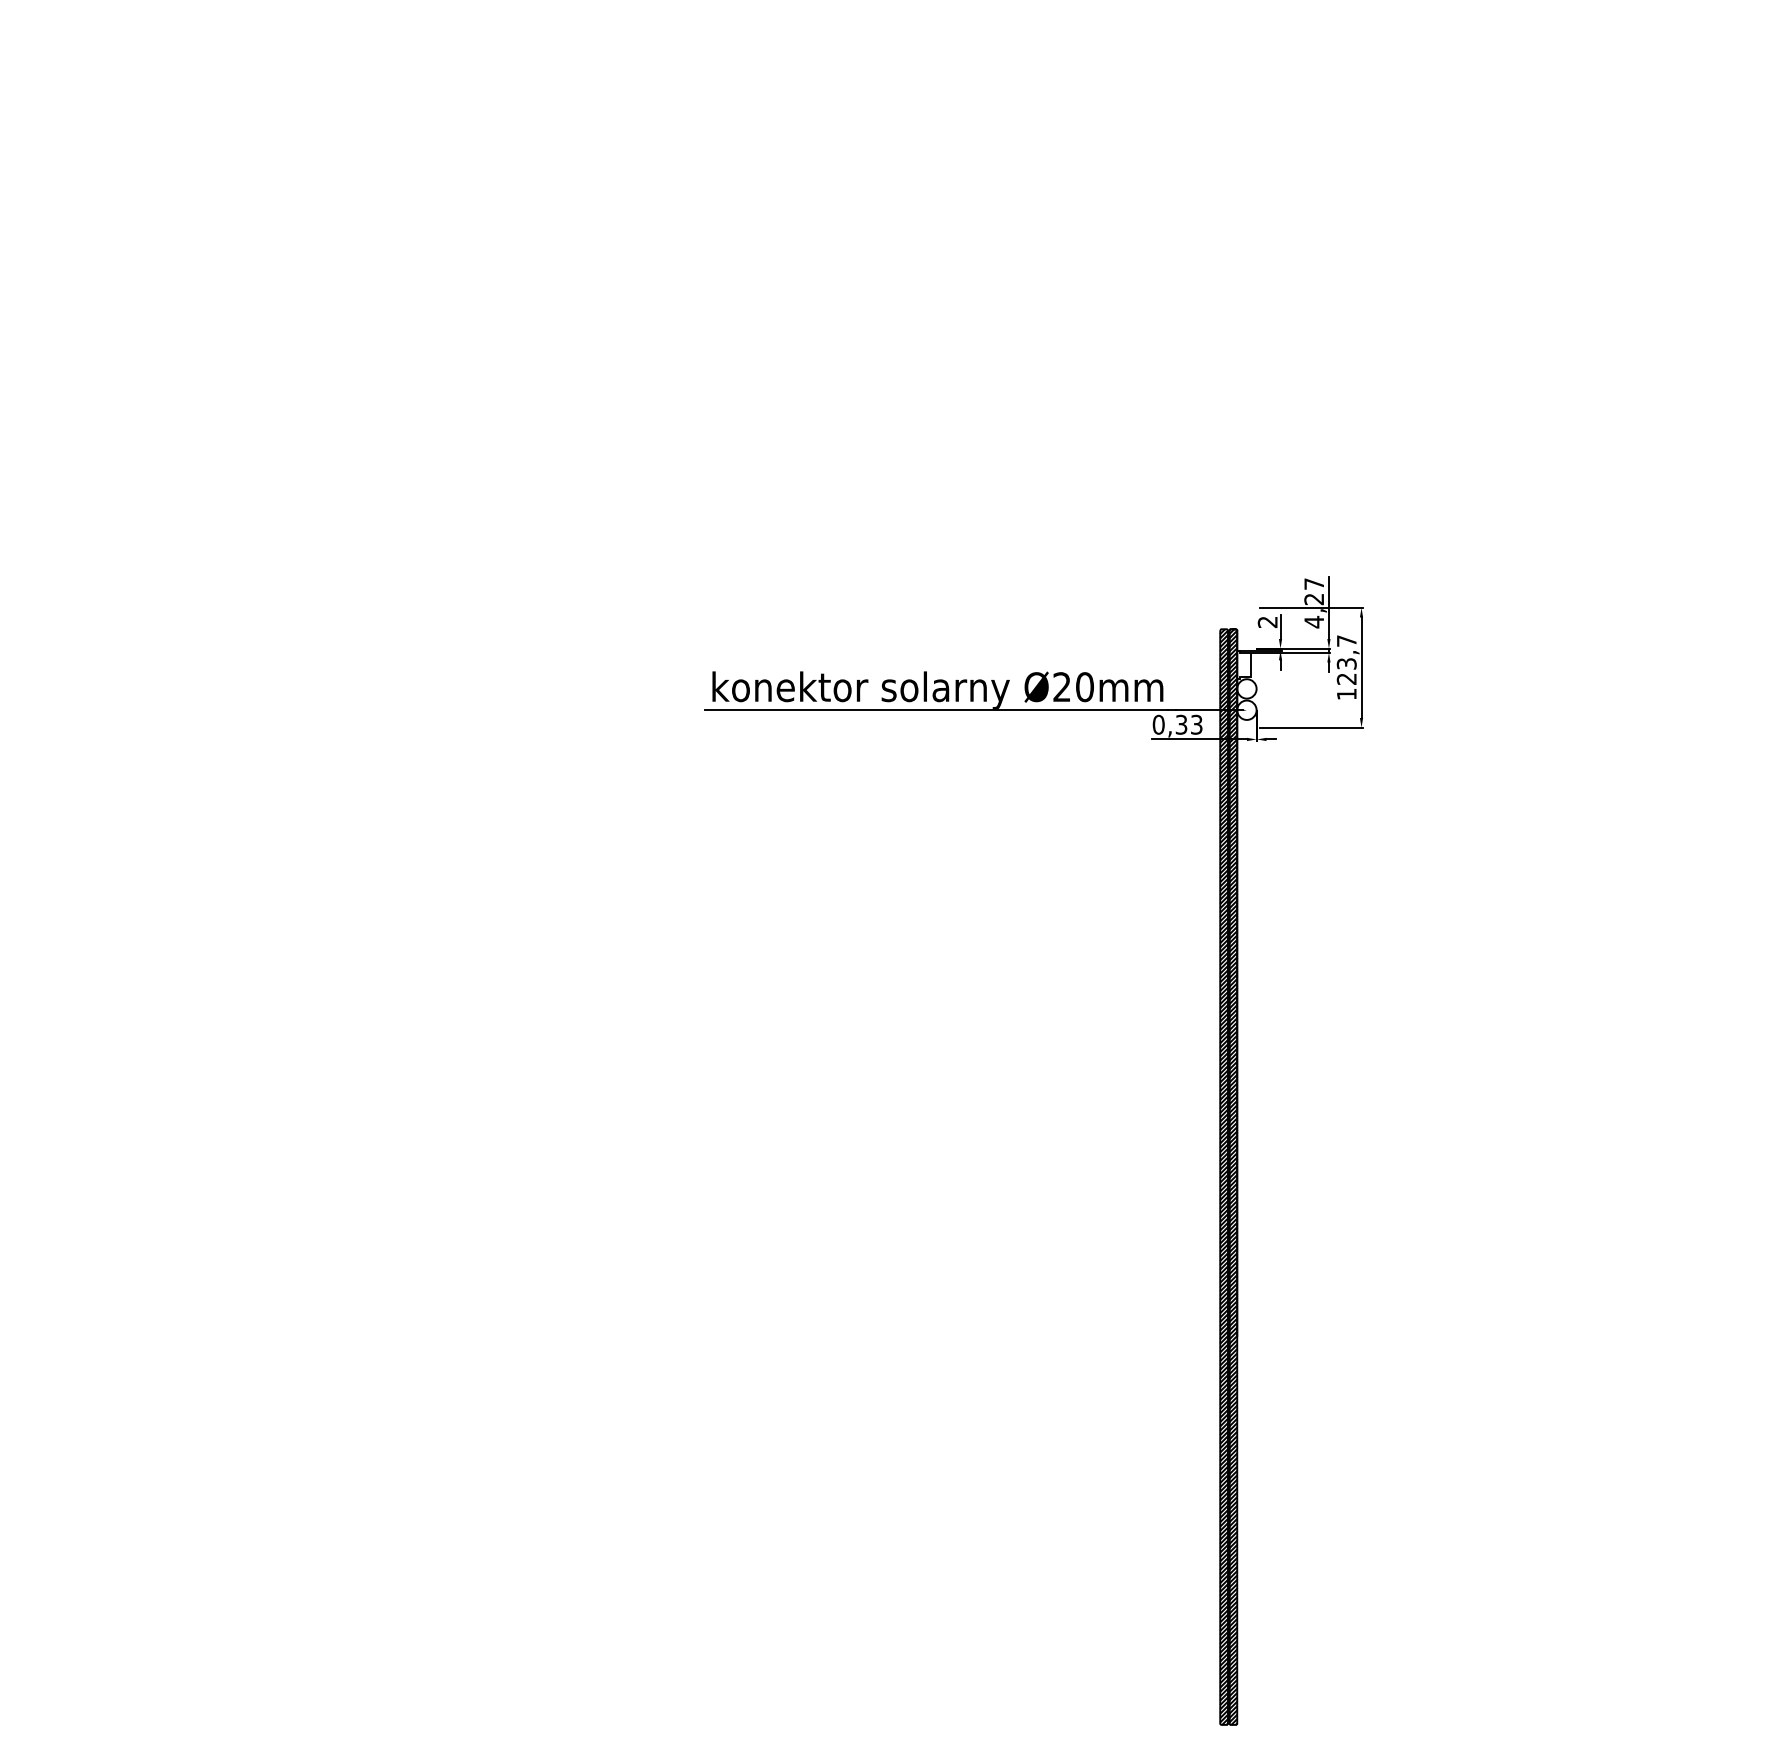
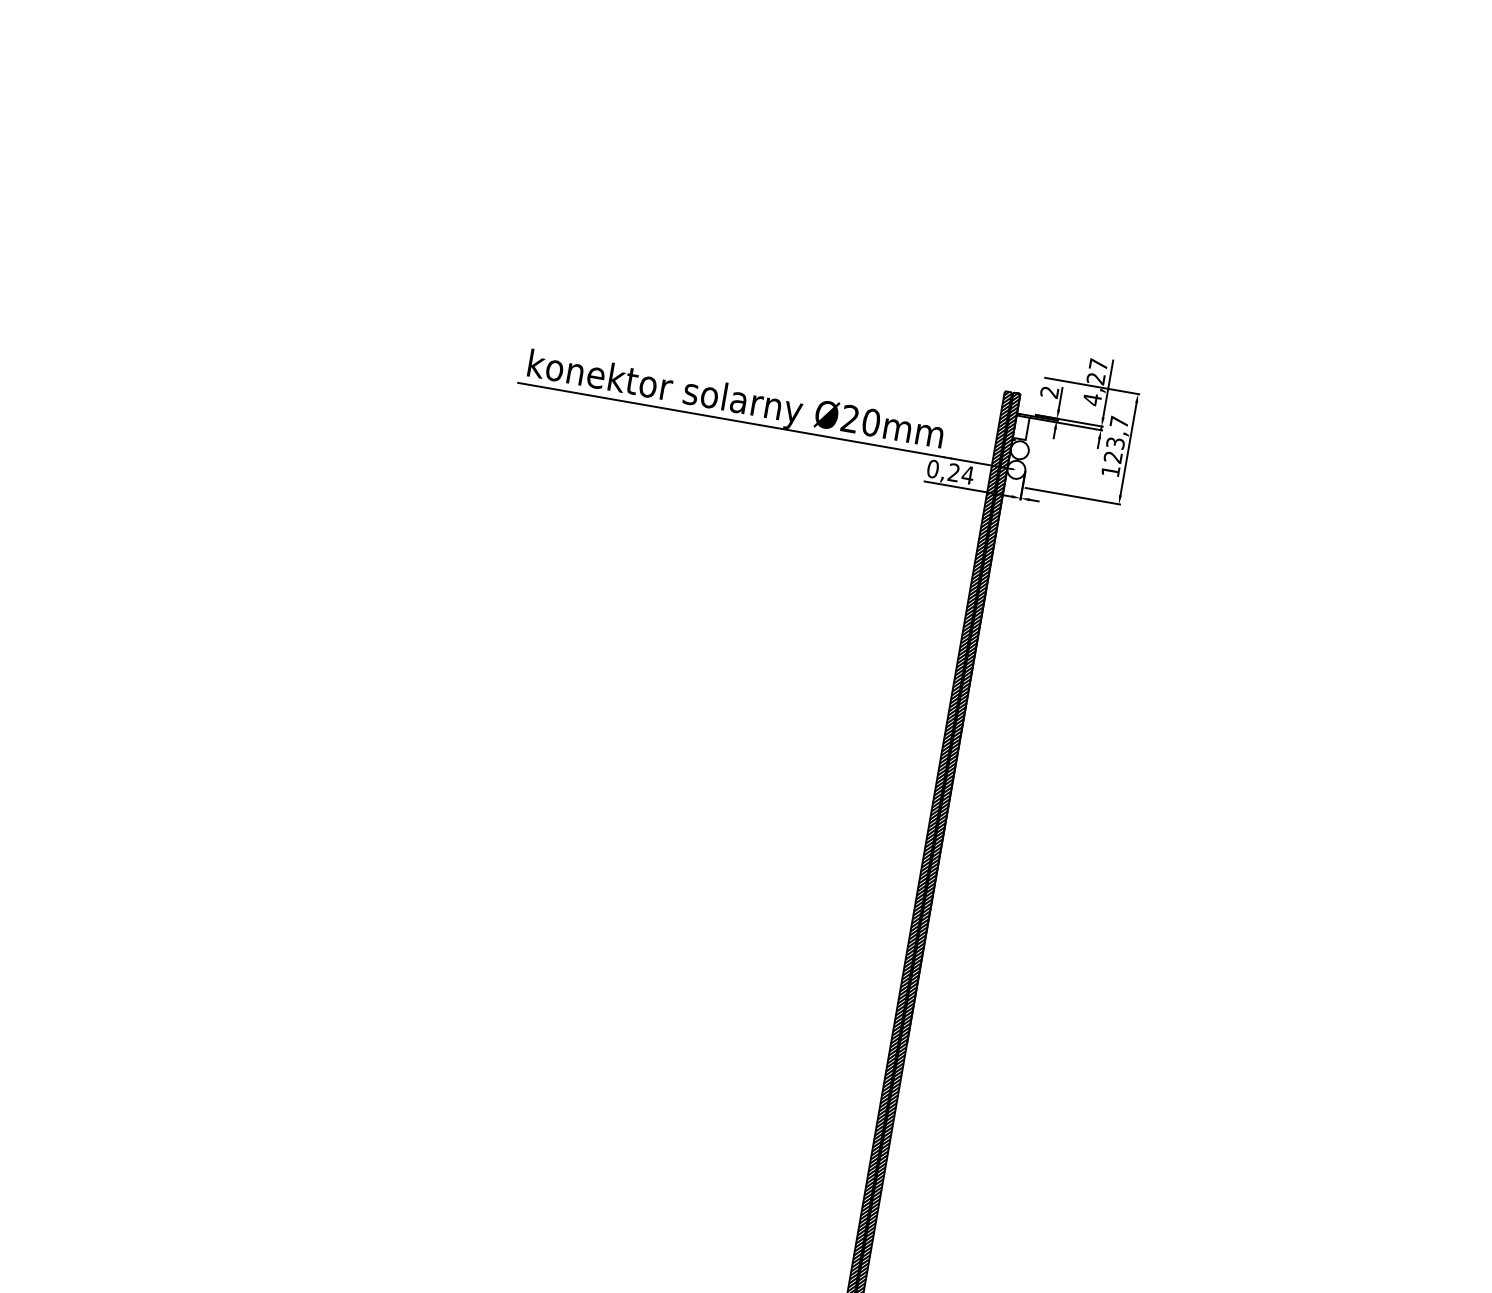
text: (1189, 724) -> (961, 473), 0,33 -> 0,24

